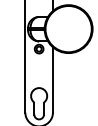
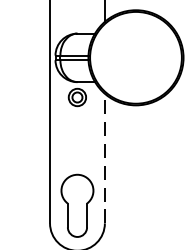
line: (52, 79) -> (103, 157), solid -> dashed

